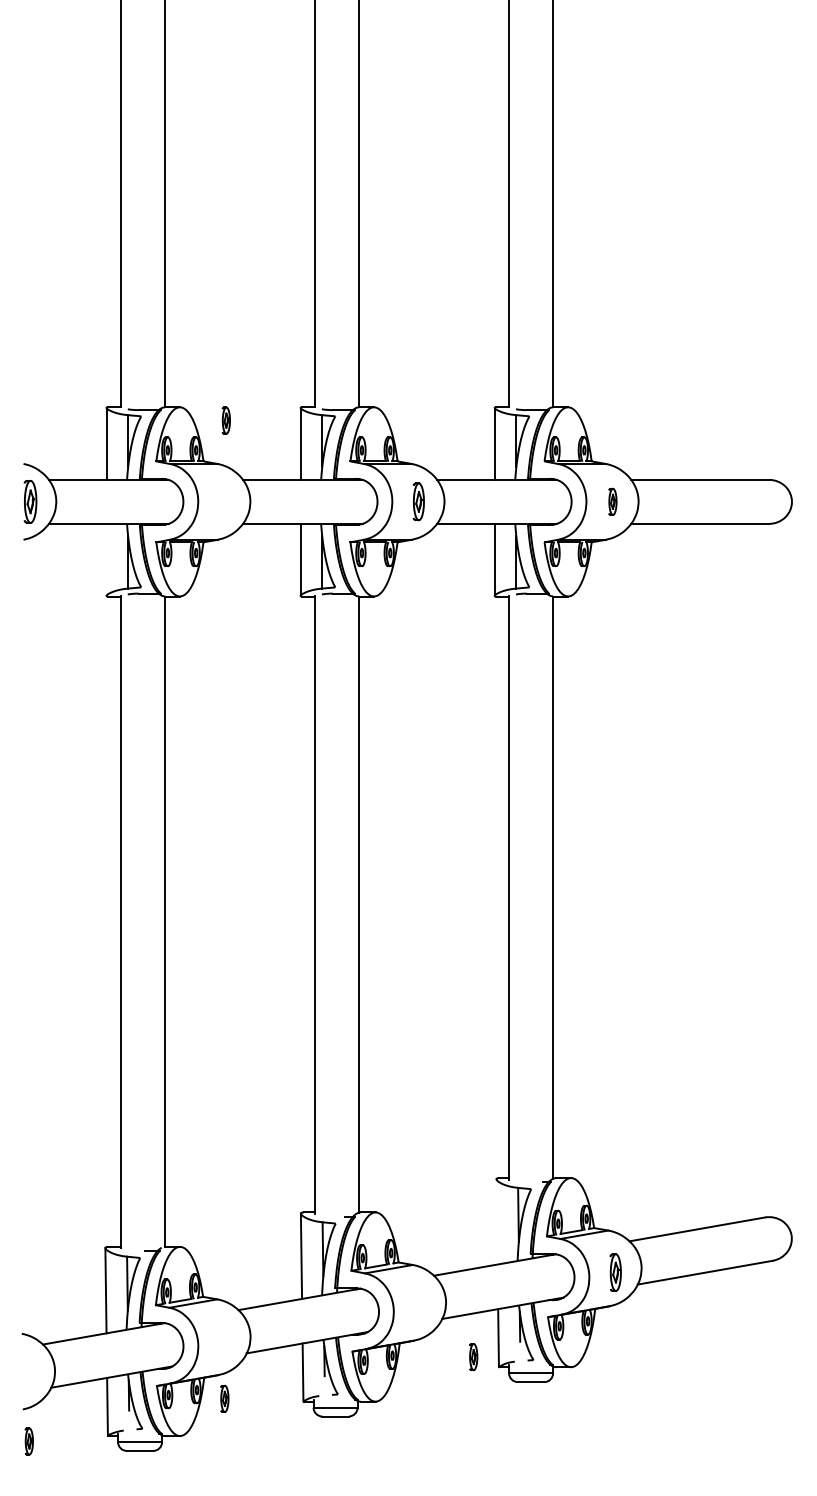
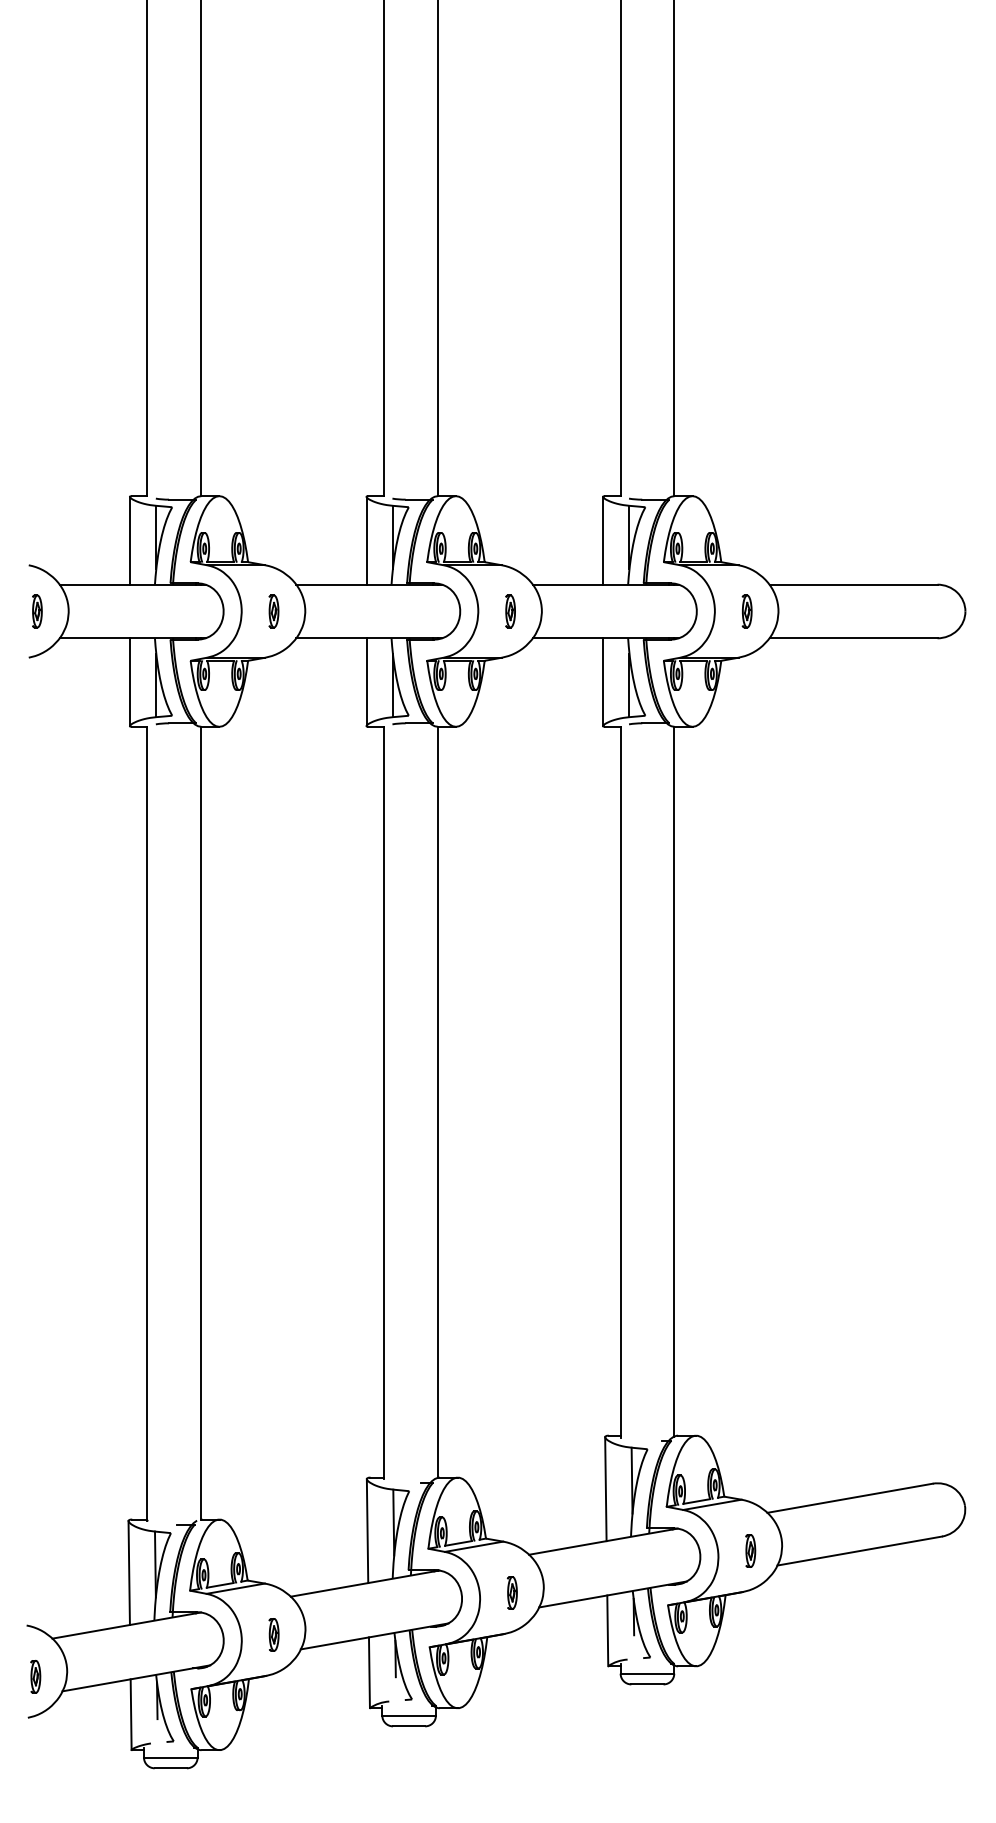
part: (225, 420) -> (273, 611), moved
part: (30, 501) -> (37, 611), size x0.62
part: (418, 501) -> (510, 611), size x0.71
line: (106, 560) -> (129, 682), added
line: (496, 1222) -> (605, 1489), added
part: (615, 1272) -> (750, 1550), size x0.71
part: (472, 1356) -> (511, 1592), moved
part: (224, 1398) -> (273, 1634), moved
part: (29, 1441) -> (35, 1676), moved

